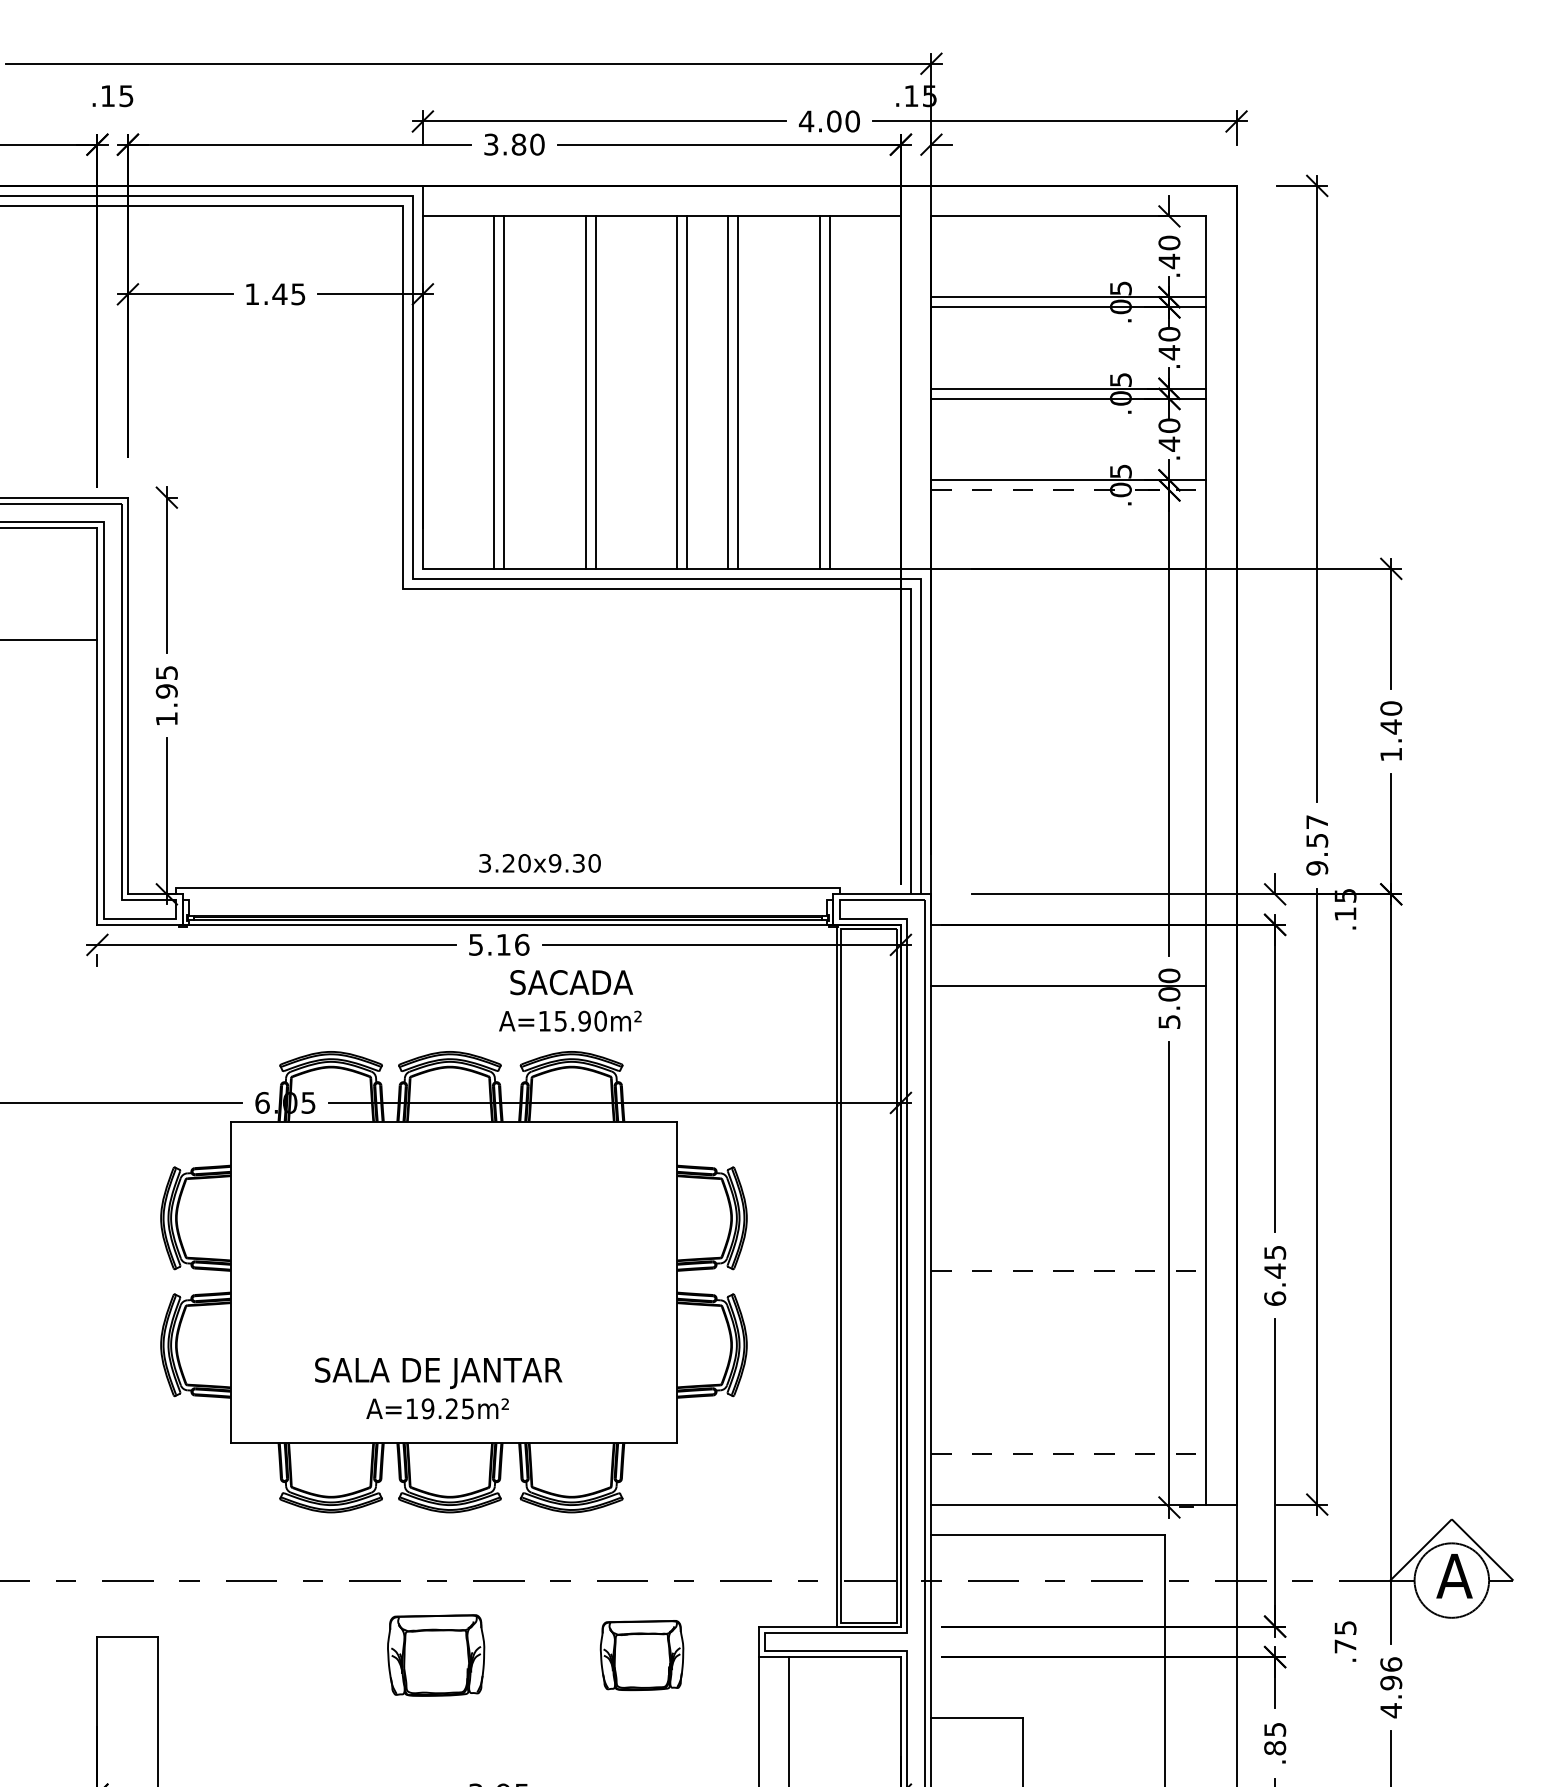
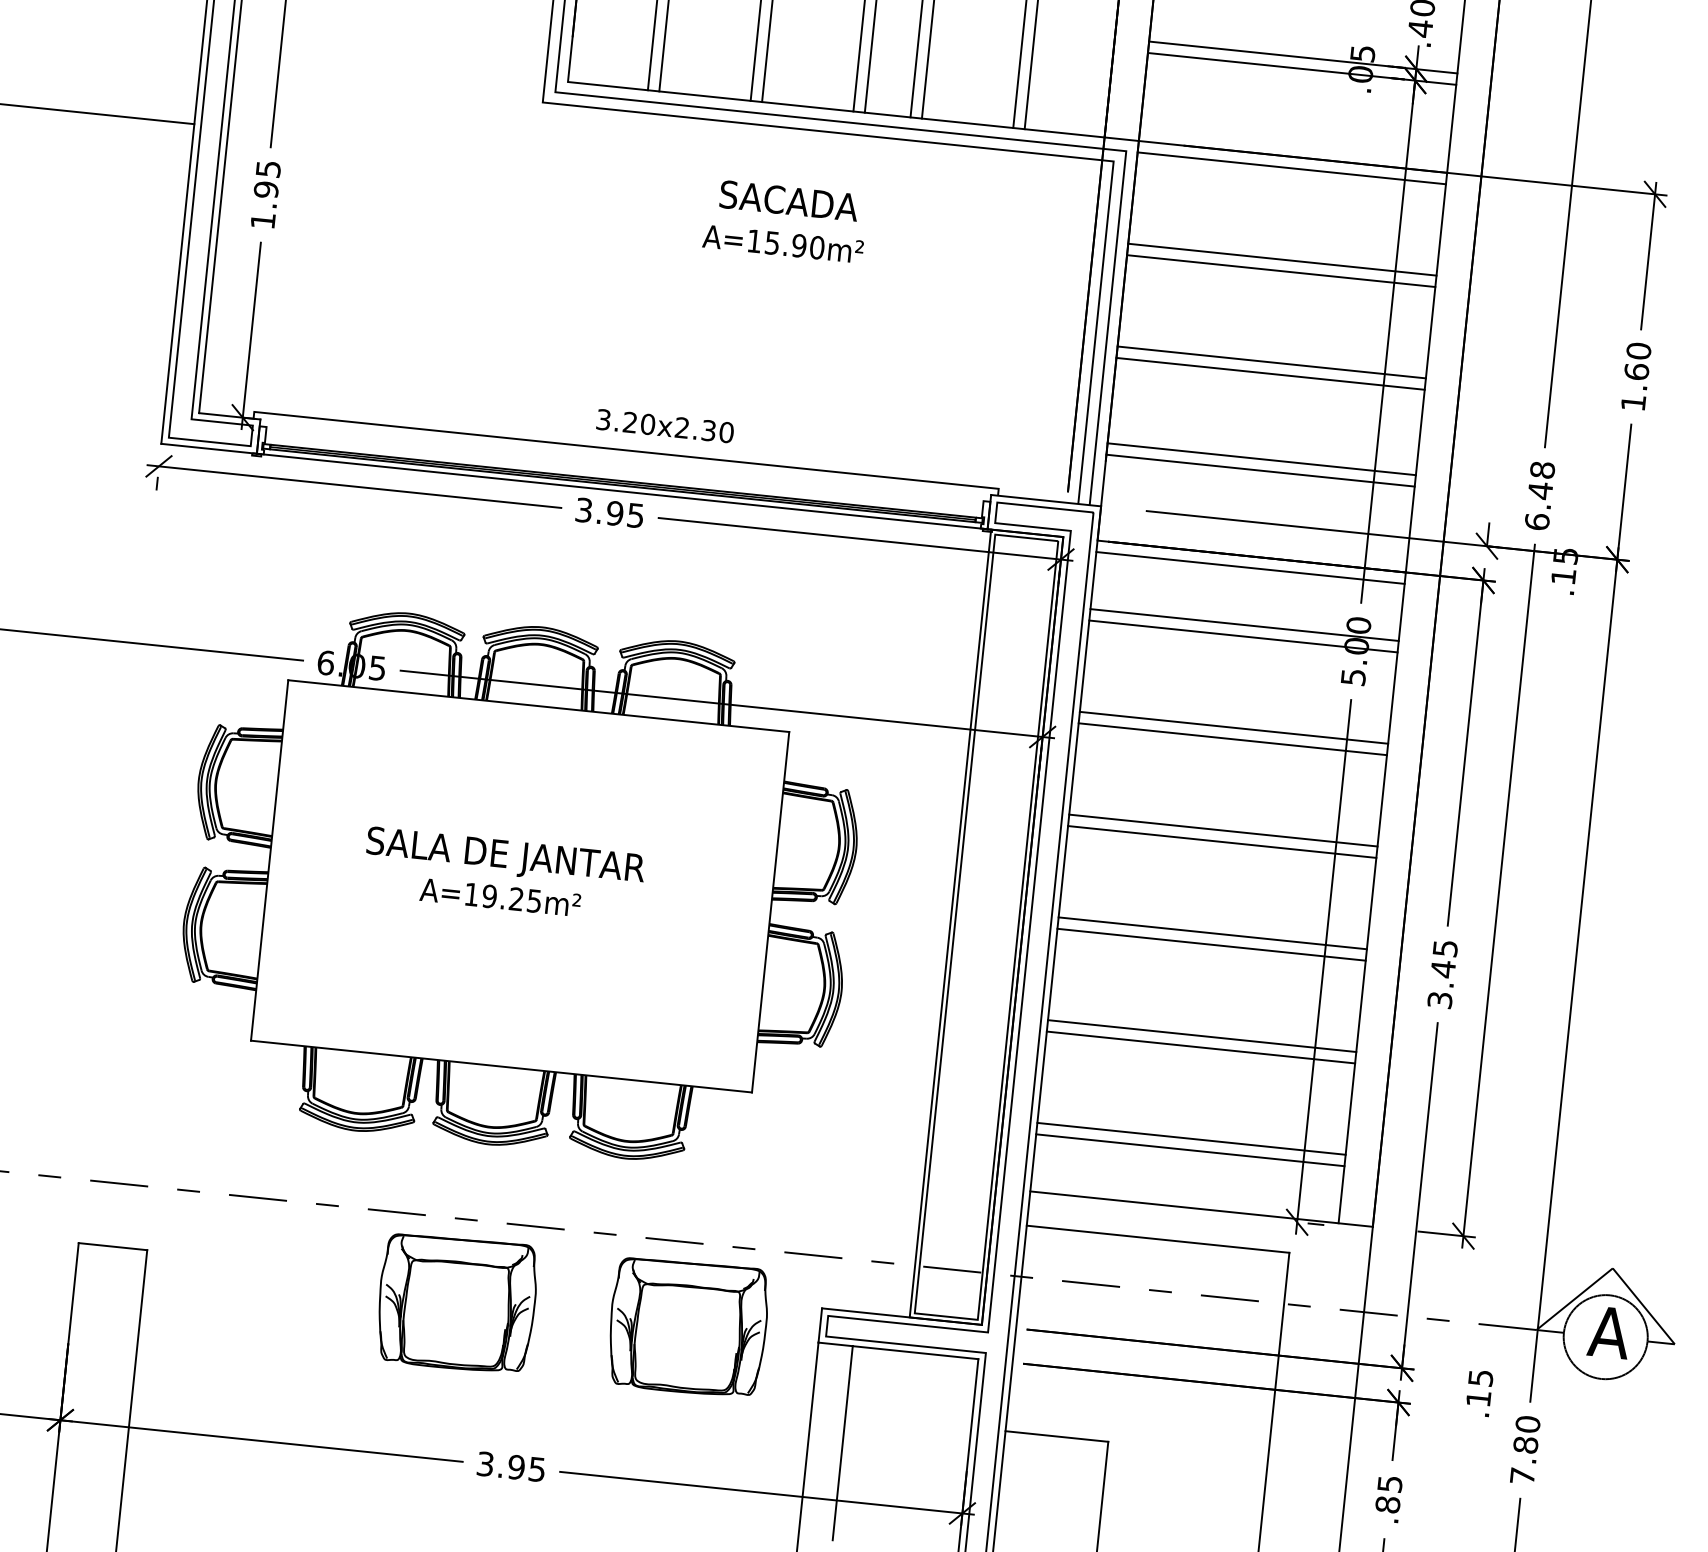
line: (1069, 490) -> (1302, 69), dashed -> solid
line: (1068, 579) -> (1291, 168), added
line: (1068, 660) -> (1282, 259), added
line: (1068, 670) -> (1280, 270), added
text: (1391, 726) -> (1637, 371), 1.40 -> 1.60
line: (1068, 751) -> (1271, 361), added
line: (1068, 762) -> (1270, 374), added
line: (1068, 838) -> (1261, 459), added
text: (1317, 845) -> (1540, 496), 9.57 -> 6.48
line: (1068, 848) -> (1260, 470), added
text: (555, 863) -> (682, 428), 3.20x9.30 -> 3.20x2.30
line: (1068, 935) -> (1250, 568), added
text: (499, 944) -> (610, 512), 5.16 -> 3.95
line: (1068, 996) -> (1243, 636), added
text: (570, 1000) -> (785, 220), moved
line: (1068, 1077) -> (1233, 727), added
line: (1068, 1087) -> (1232, 739), added
line: (1068, 1168) -> (1223, 830), added
line: (1068, 1179) -> (1221, 842), added
line: (1068, 1260) -> (1212, 933), added
line: (1069, 1270) -> (1212, 944), dashed -> solid
text: (1275, 1298) -> (1440, 1000), 6.45 -> 3.45
line: (1068, 1352) -> (1201, 1036), added
line: (1068, 1362) -> (1200, 1047), added
text: (438, 1388) -> (503, 874), moved
line: (1068, 1443) -> (1191, 1138), added
line: (1069, 1453) -> (1191, 1150), dashed -> solid
text: (1345, 1646) -> (1478, 1398), .75 -> .15
part: (435, 1655) -> (456, 1303), size x1.43
part: (641, 1655) -> (687, 1327), size x1.67
text: (1391, 1687) -> (1525, 1450), 4.96 -> 7.80

